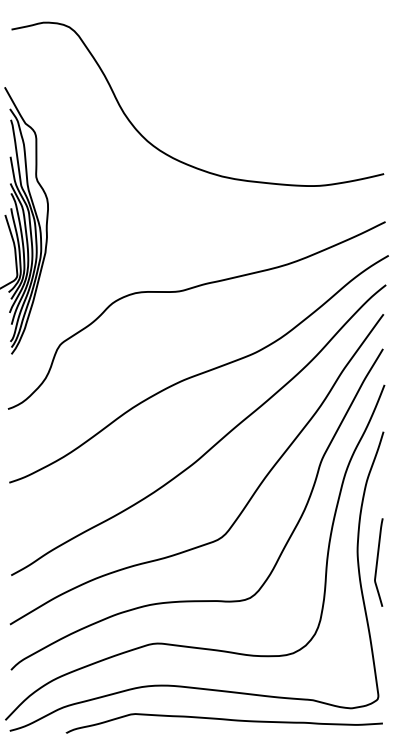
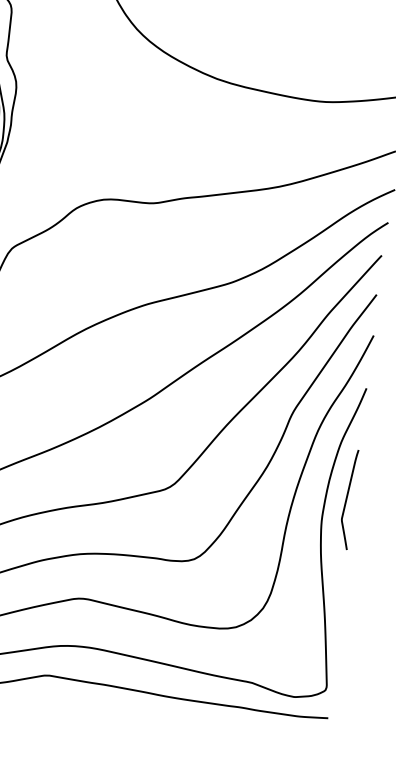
curve: (377, 562) -> (347, 499), moved

